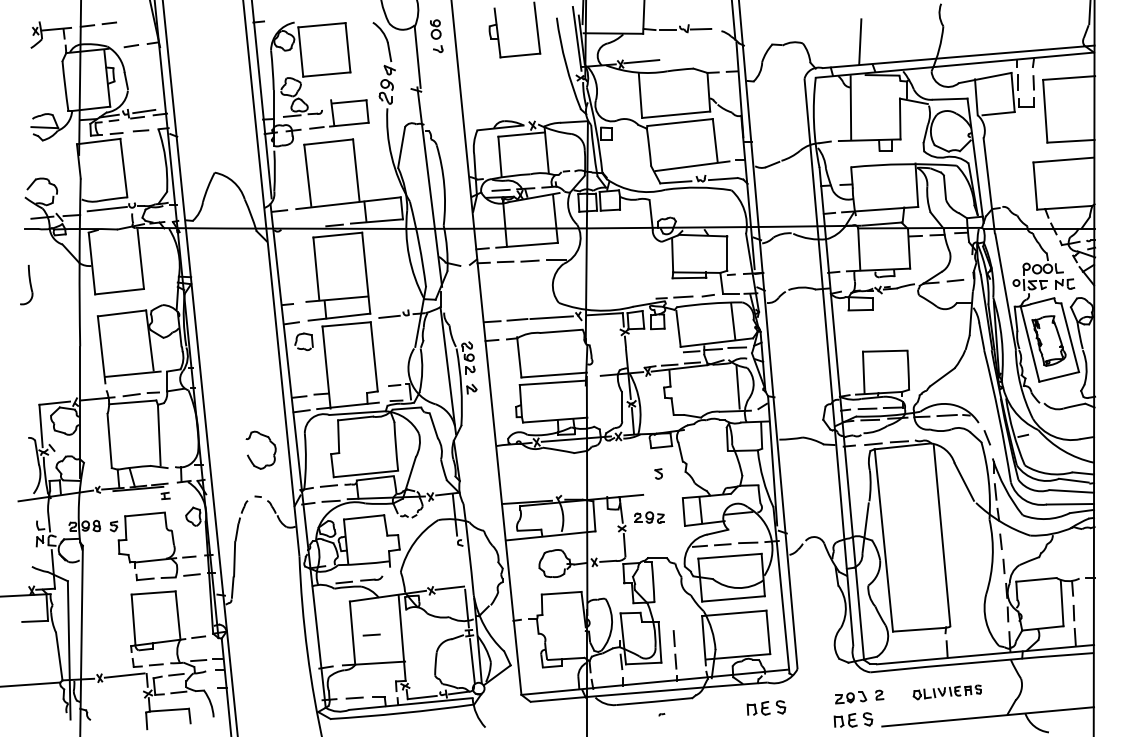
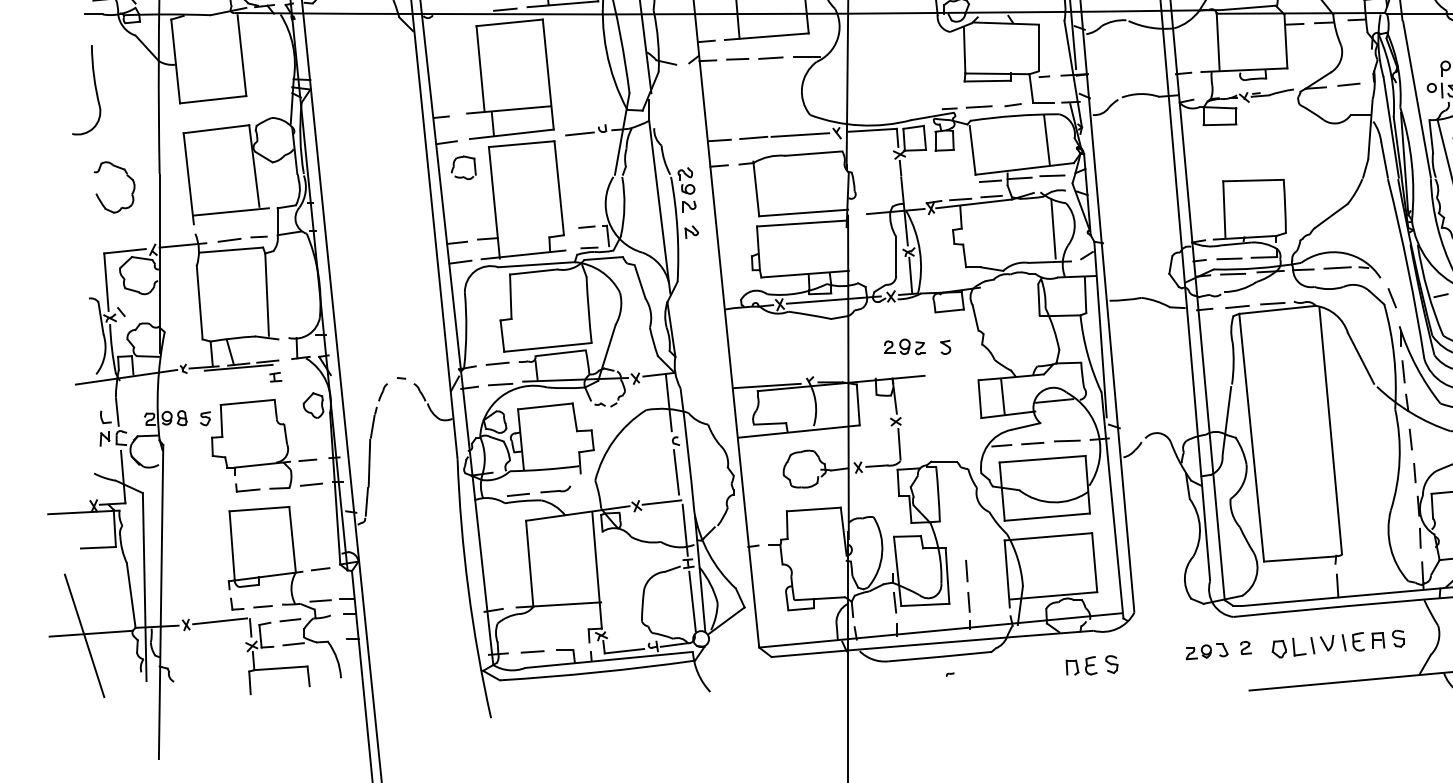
part: (26, 284) -> (86, 89), size x1.67
part: (269, 441) -> (126, 175), moved
part: (649, 517) -> (904, 346), moved
line: (460, 565) -> (676, 471), added
line: (371, 634) -> (555, 565), removed
line: (24, 686) -> (83, 636), added
part: (947, 692) -> (1338, 644), size x1.43
part: (853, 719) -> (1210, 681), removed

